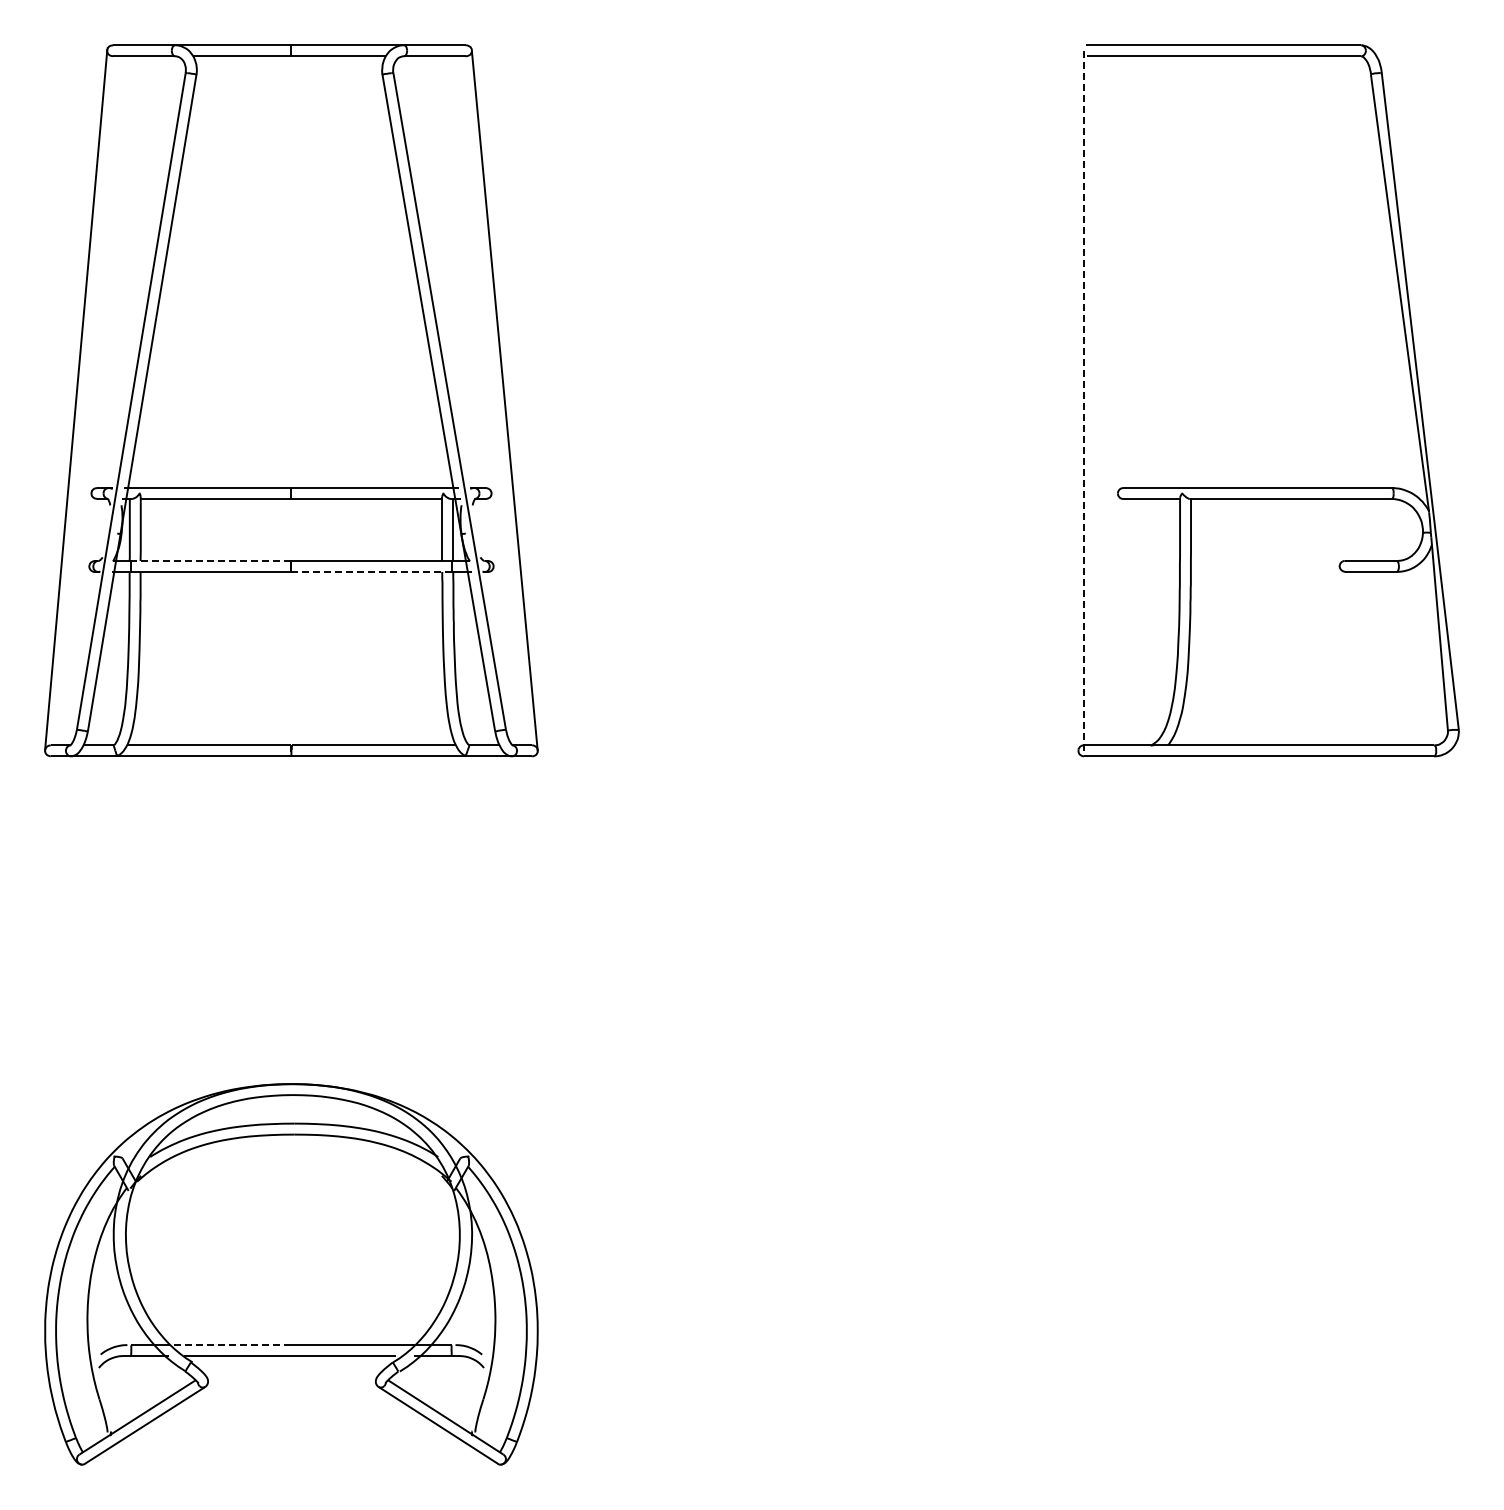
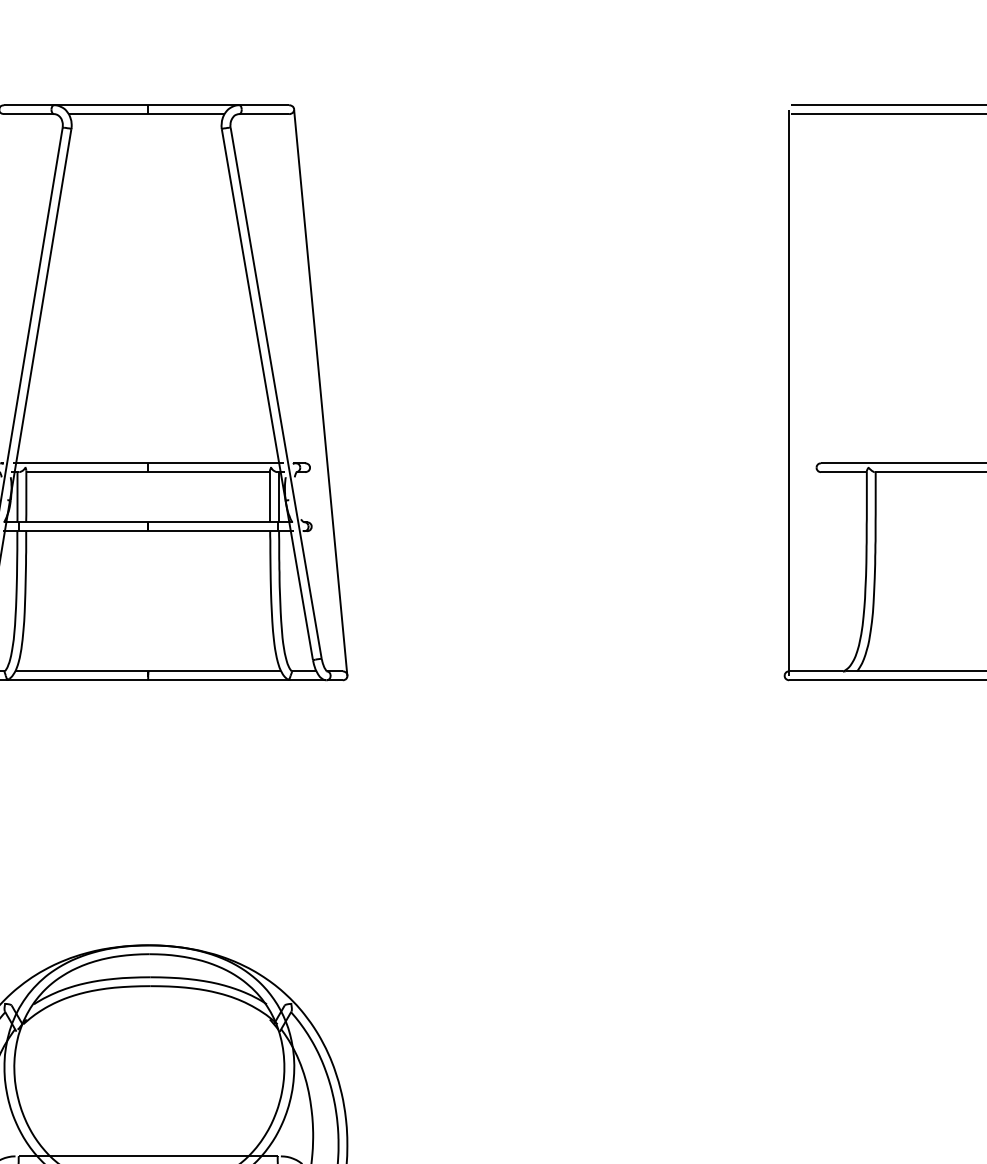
line: (1084, 400) -> (789, 392), dashed -> solid
line: (210, 561) -> (82, 522), dashed -> solid
line: (372, 571) -> (213, 530), dashed -> solid
line: (228, 1345) -> (97, 1156), dashed -> solid

